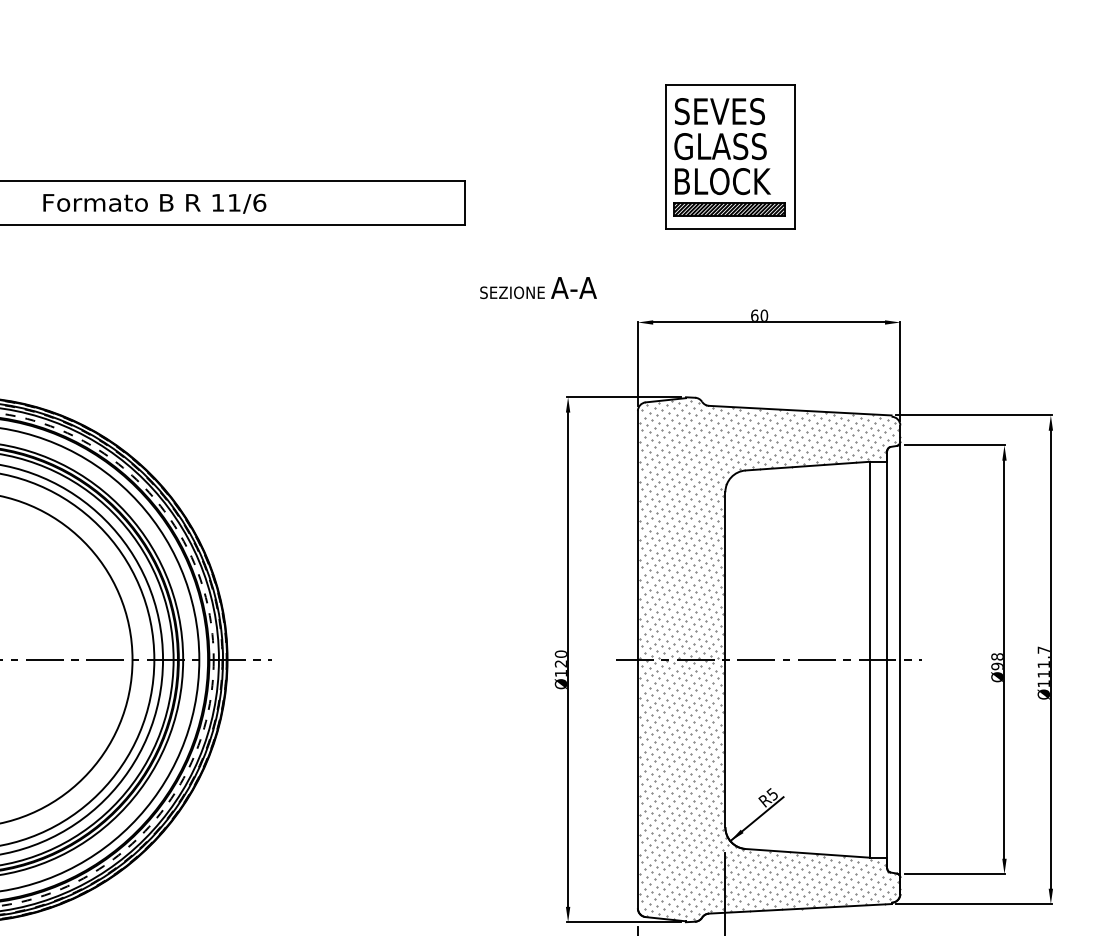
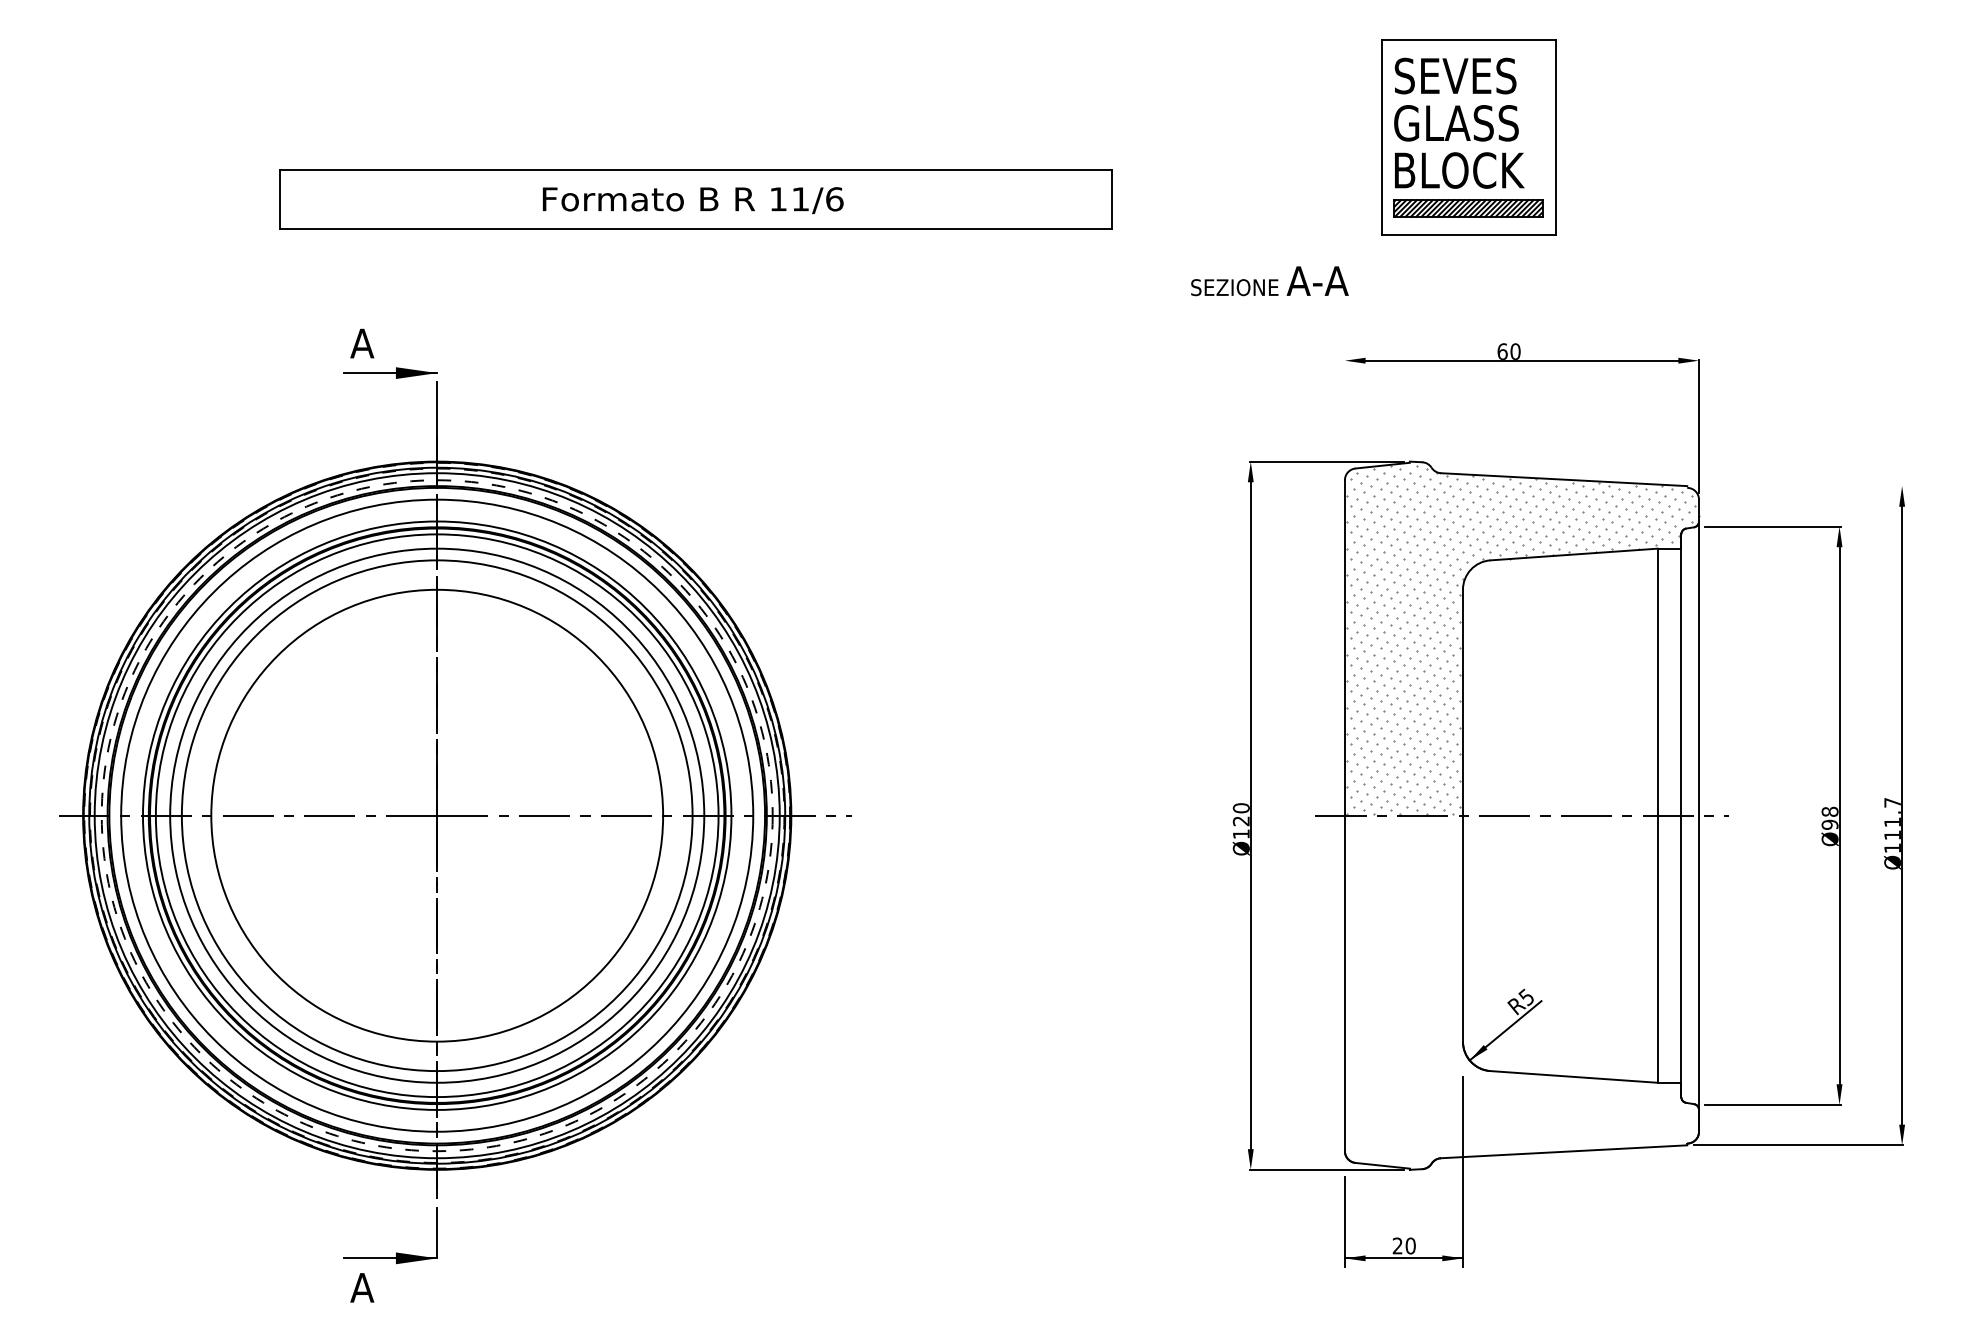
text: (538, 288) -> (1269, 281), moved
line: (637, 363) -> (1344, 416), removed
line: (974, 415) -> (1798, 486), removed
hatch: (769, 789) -> (1522, 990), removed

